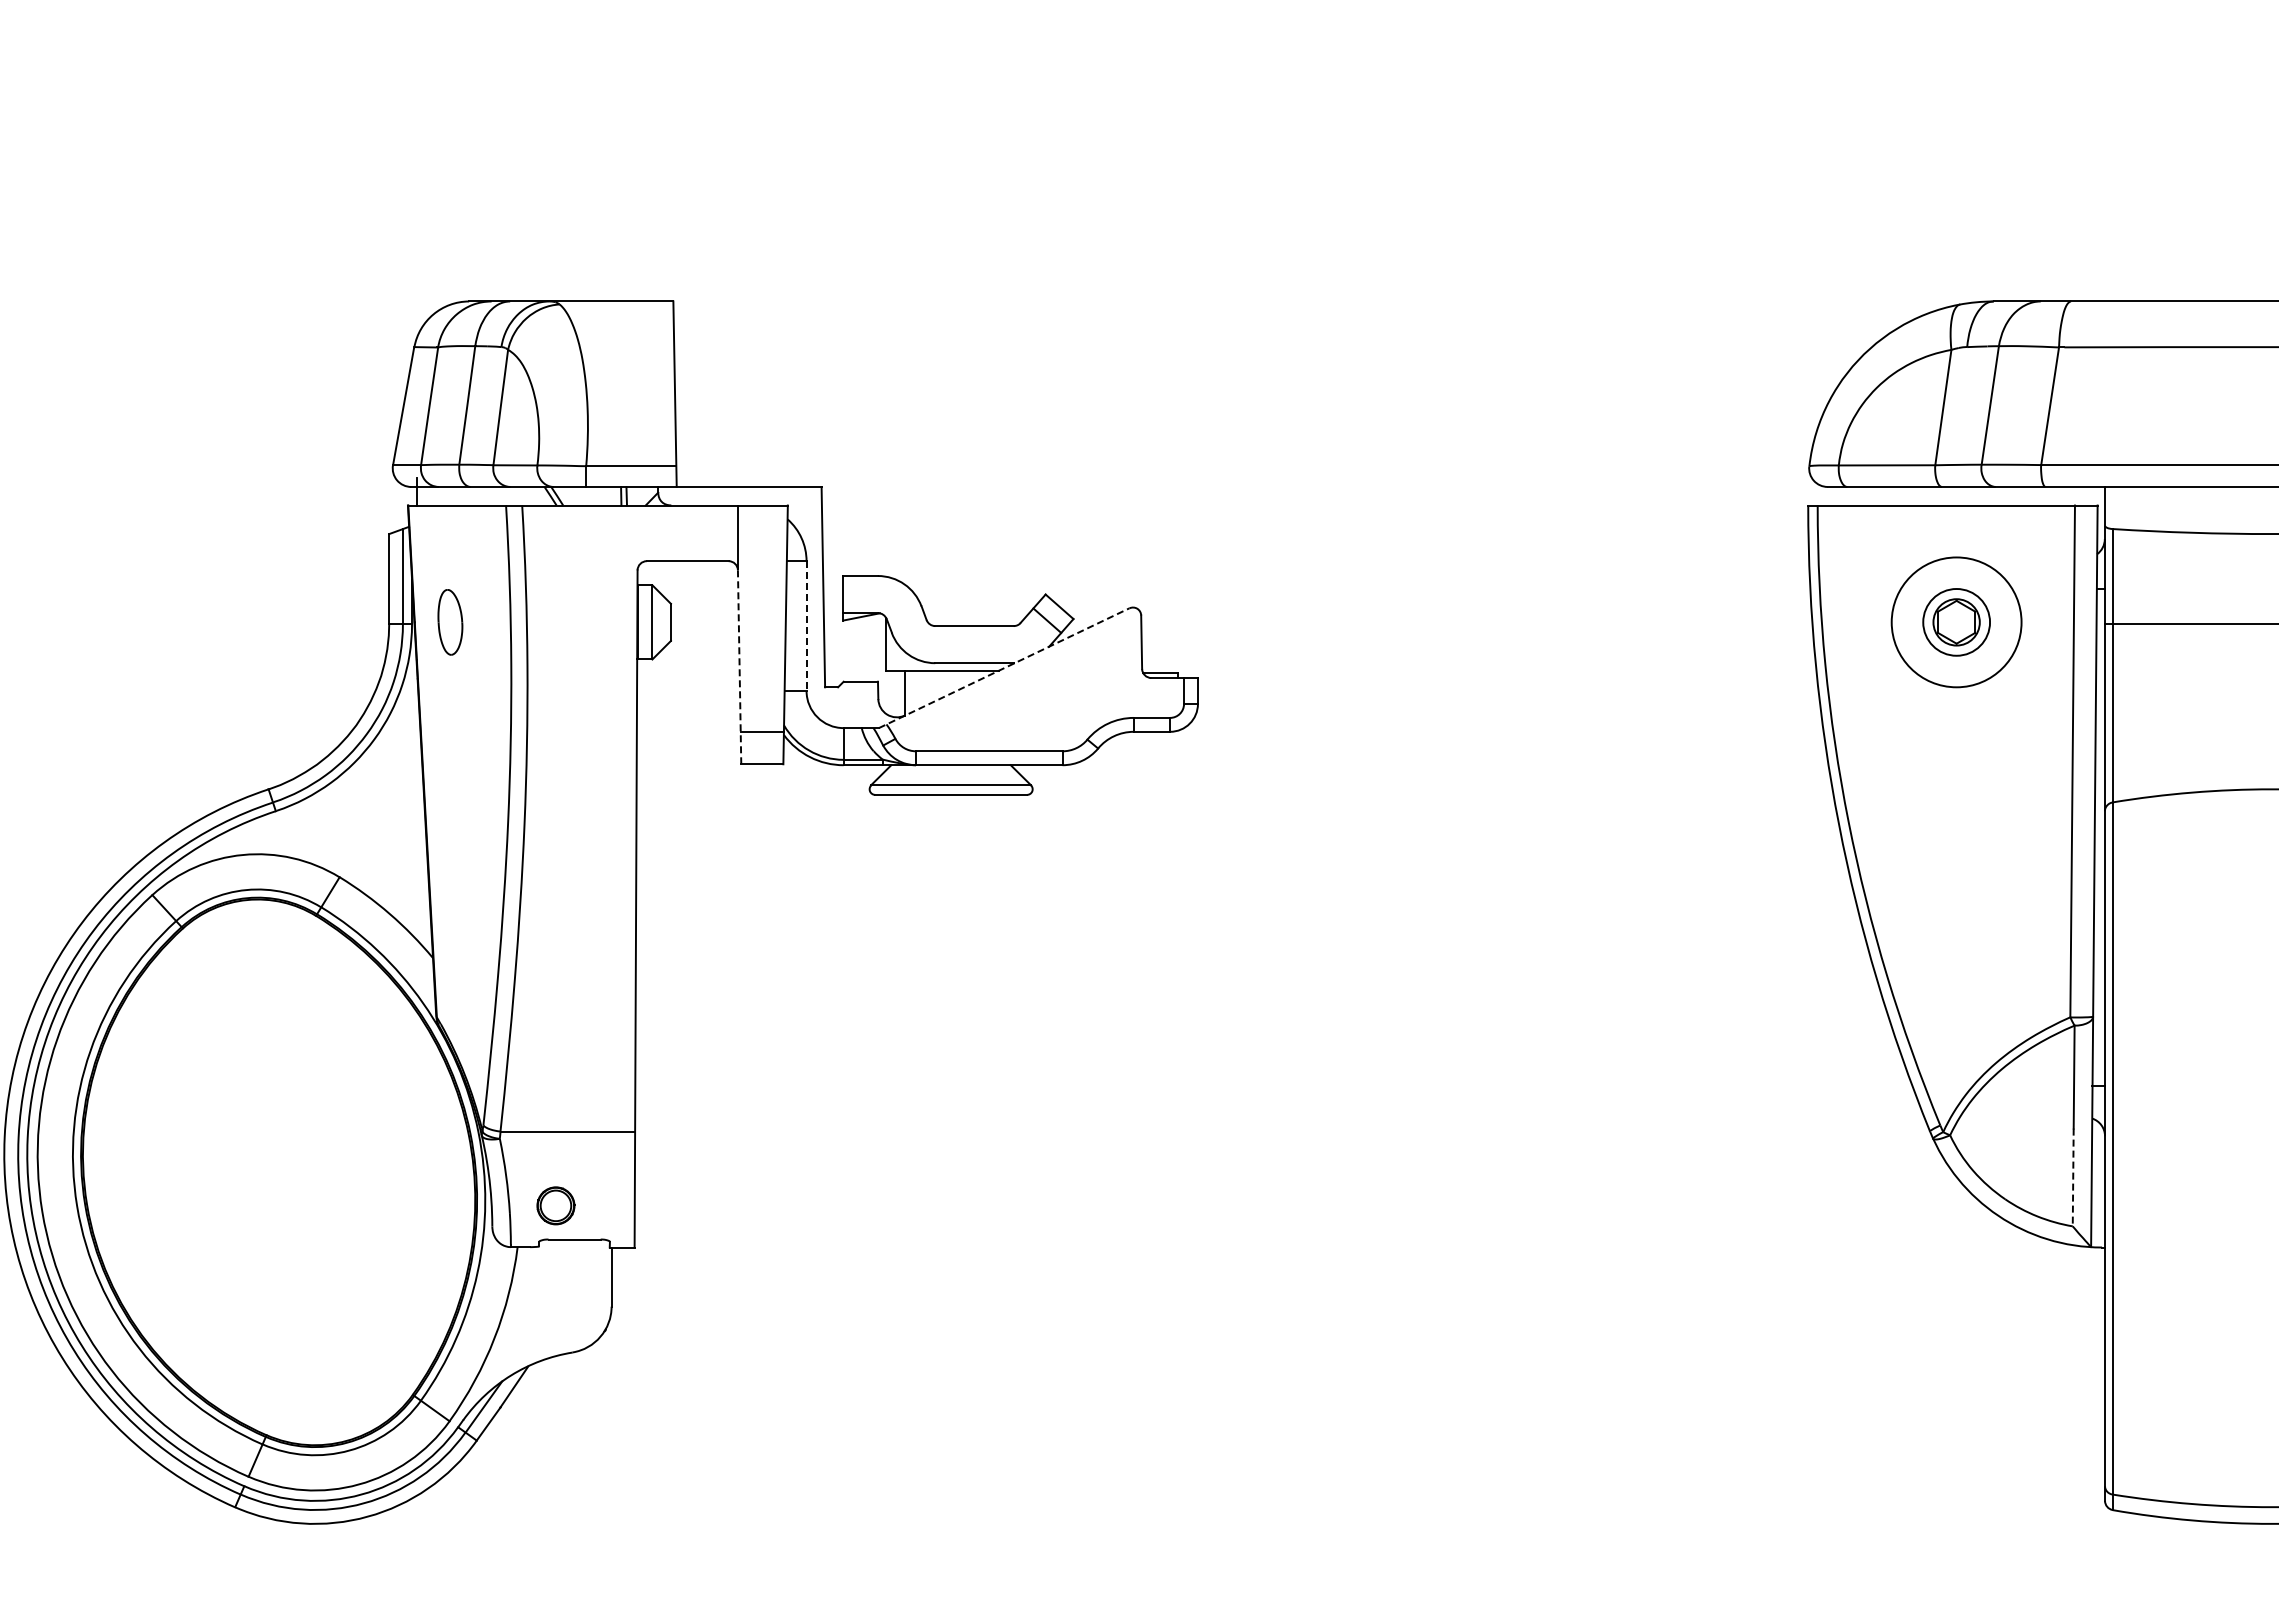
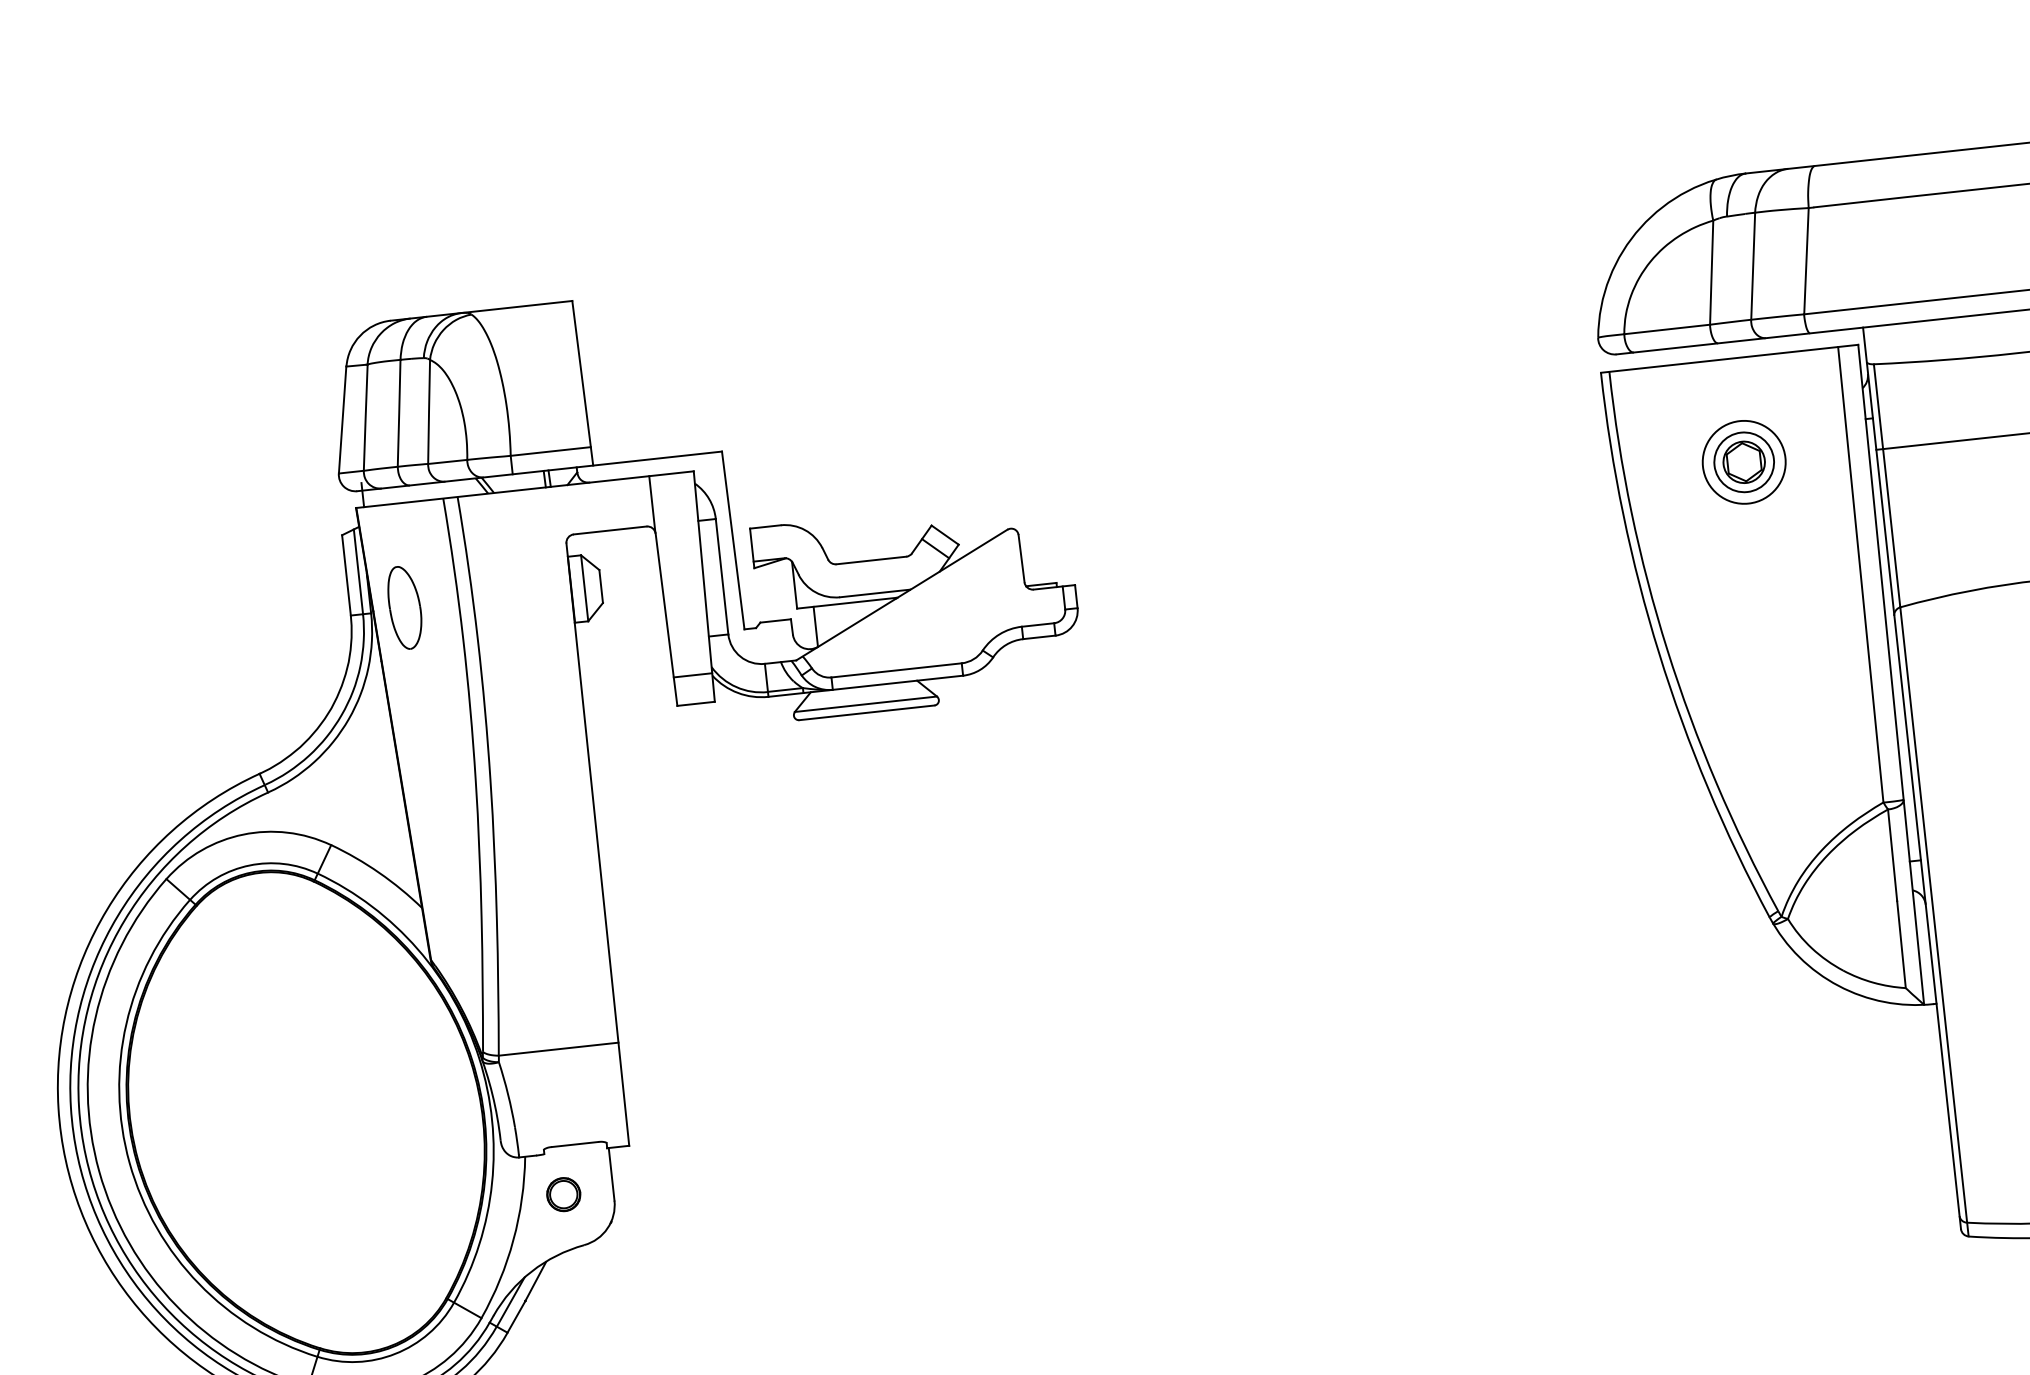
part: (450, 622) -> (405, 607), size x1.43
circle: (1956, 622) -> (1744, 462), size x0.71
line: (806, 626) -> (722, 577), dashed -> solid
line: (739, 666) -> (666, 619), dashed -> solid
line: (1004, 668) -> (902, 595), dashed -> solid
line: (2073, 1177) -> (1901, 944), dashed -> solid
part: (555, 1205) -> (563, 1194), moved

